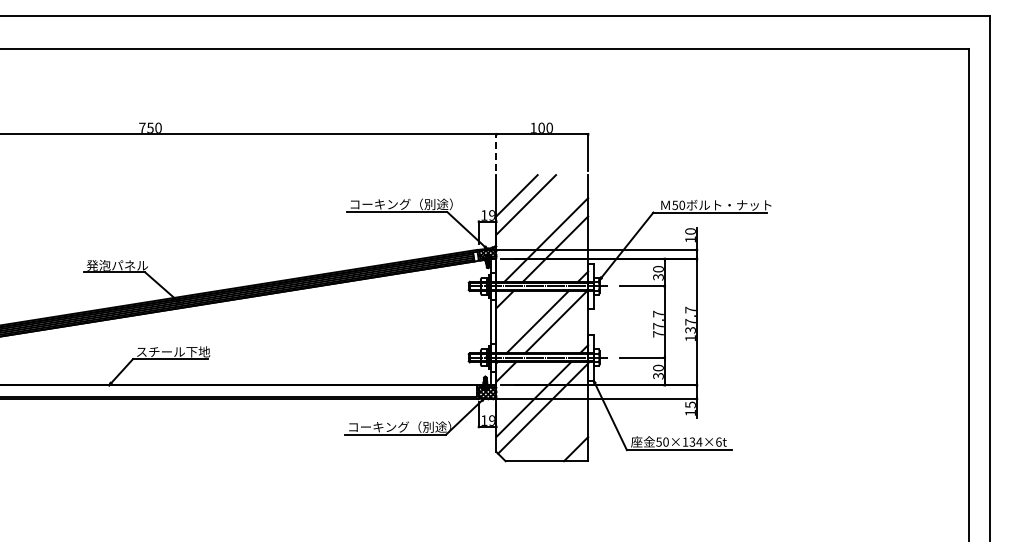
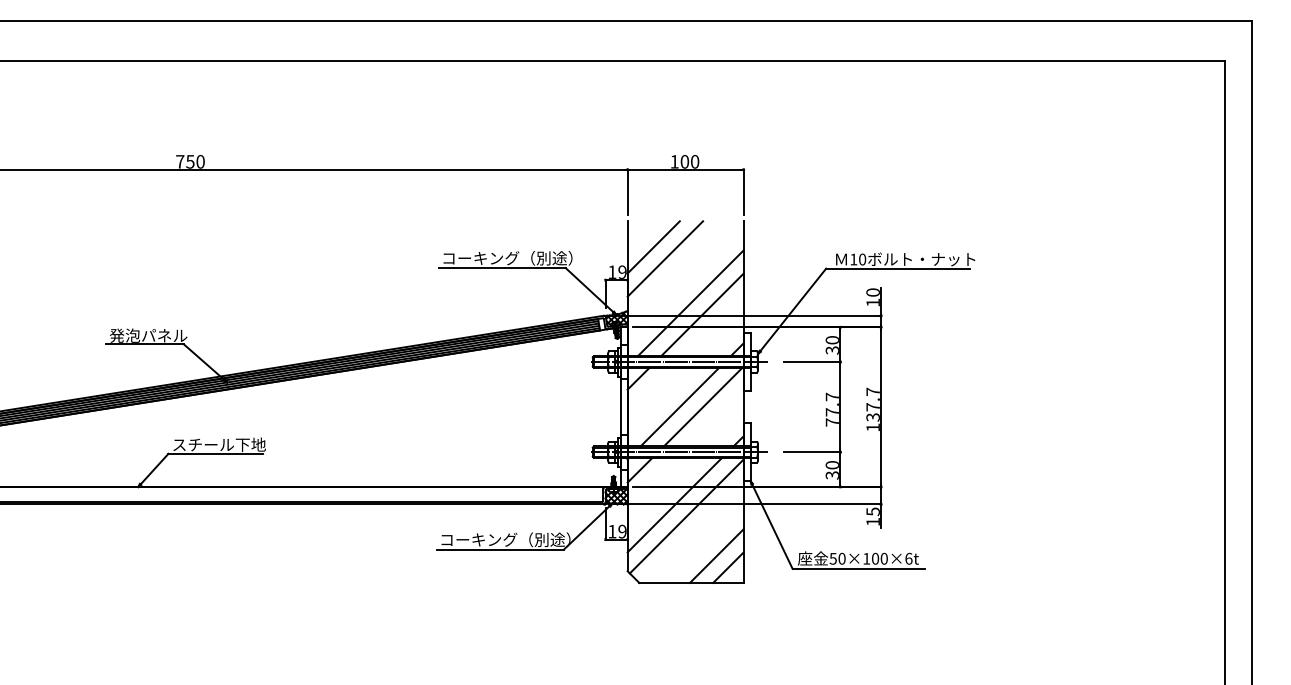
line: (496, 151) -> (627, 191), dashed -> solid
text: (675, 205) -> (854, 259), 50 -> 10
line: (566, 439) -> (716, 555), added
text: (695, 441) -> (879, 558), 50×134×6t -> 50×100×6t

